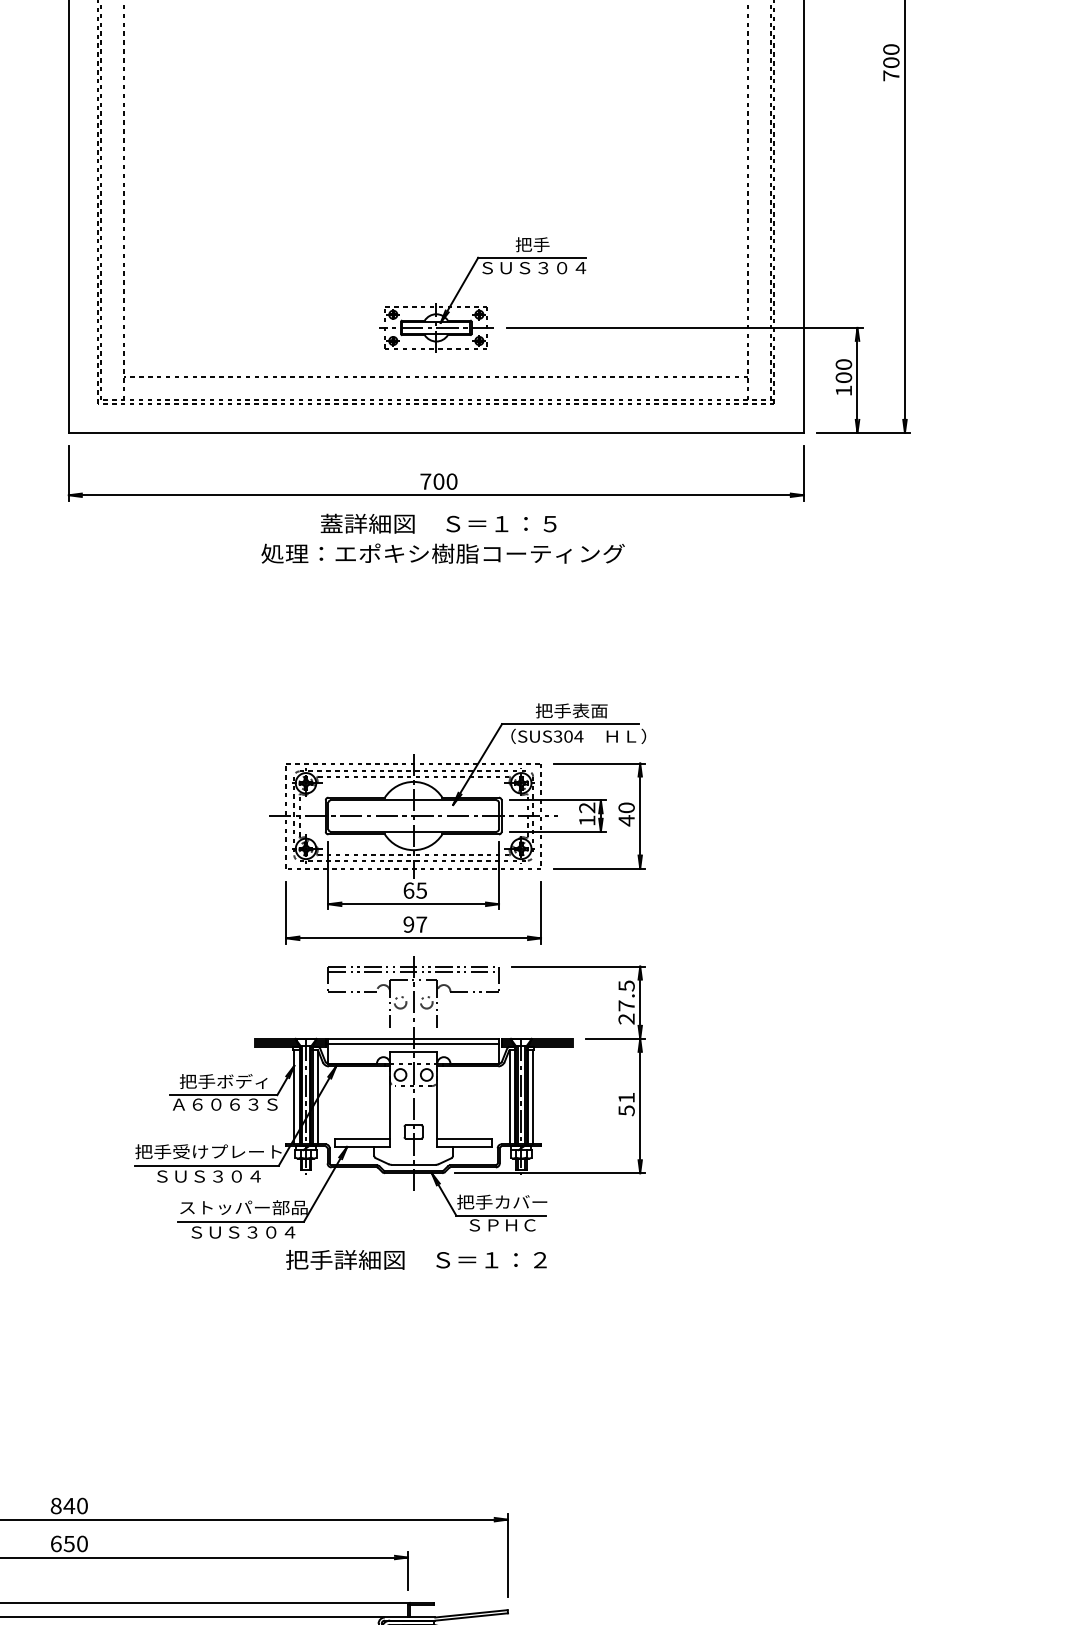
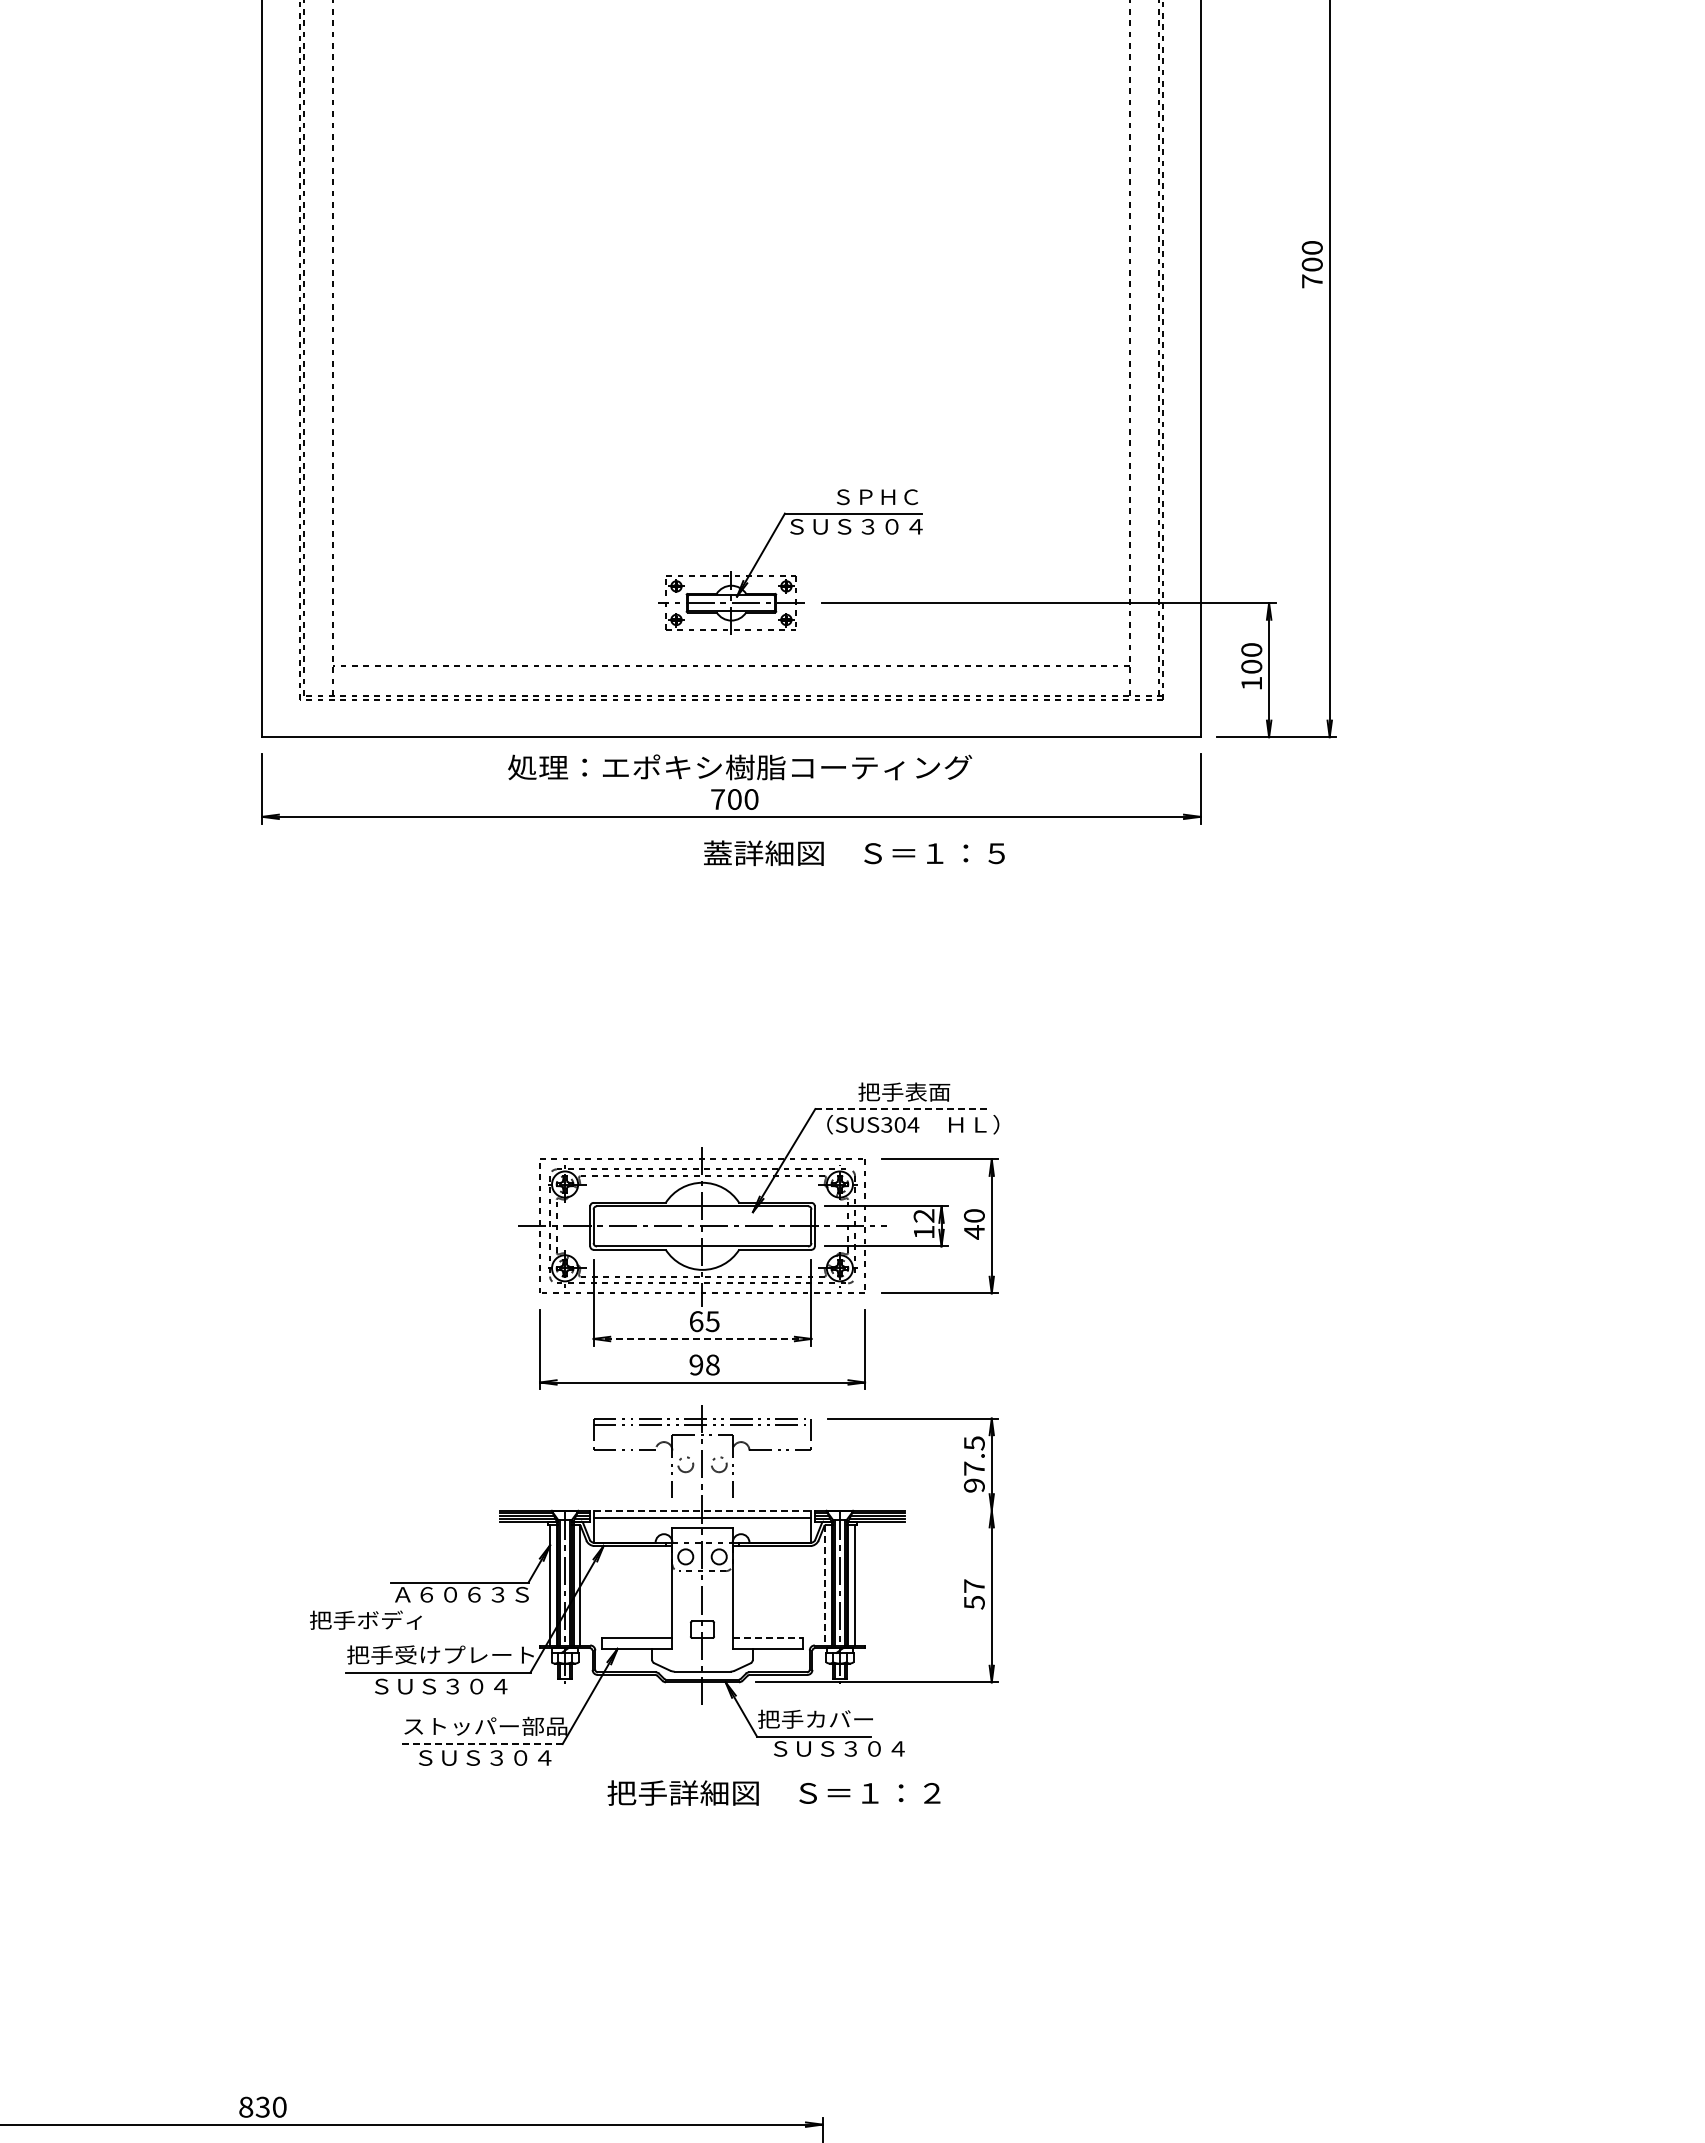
text: (548, 244) -> (874, 496), 把手 -> ＳＰＨＣ
text: (438, 523) -> (854, 853), moved
text: (443, 553) -> (740, 767), moved
line: (571, 724) -> (903, 1109), solid -> dashed
line: (413, 903) -> (702, 1338), solid -> dashed
text: (421, 924) -> (712, 1364), 97 -> 98
text: (626, 1019) -> (974, 1485), 27.5 -> 97.5
line: (413, 1038) -> (702, 1510), solid -> dashed
line: (615, 1038) -> (960, 1510), removed
text: (223, 1080) -> (365, 1619), moved
line: (509, 1097) -> (824, 1585), solid -> dashed
text: (626, 1097) -> (974, 1585), 51 -> 57
line: (465, 1138) -> (768, 1638), solid -> dashed
line: (241, 1221) -> (482, 1744), solid -> dashed
text: (529, 1225) -> (850, 1748), ＳＰＨＣ -> ＳＵＳ３０４
text: (416, 1259) -> (773, 1792), moved
text: (69, 1505) -> (262, 2106), 840 -> 830

